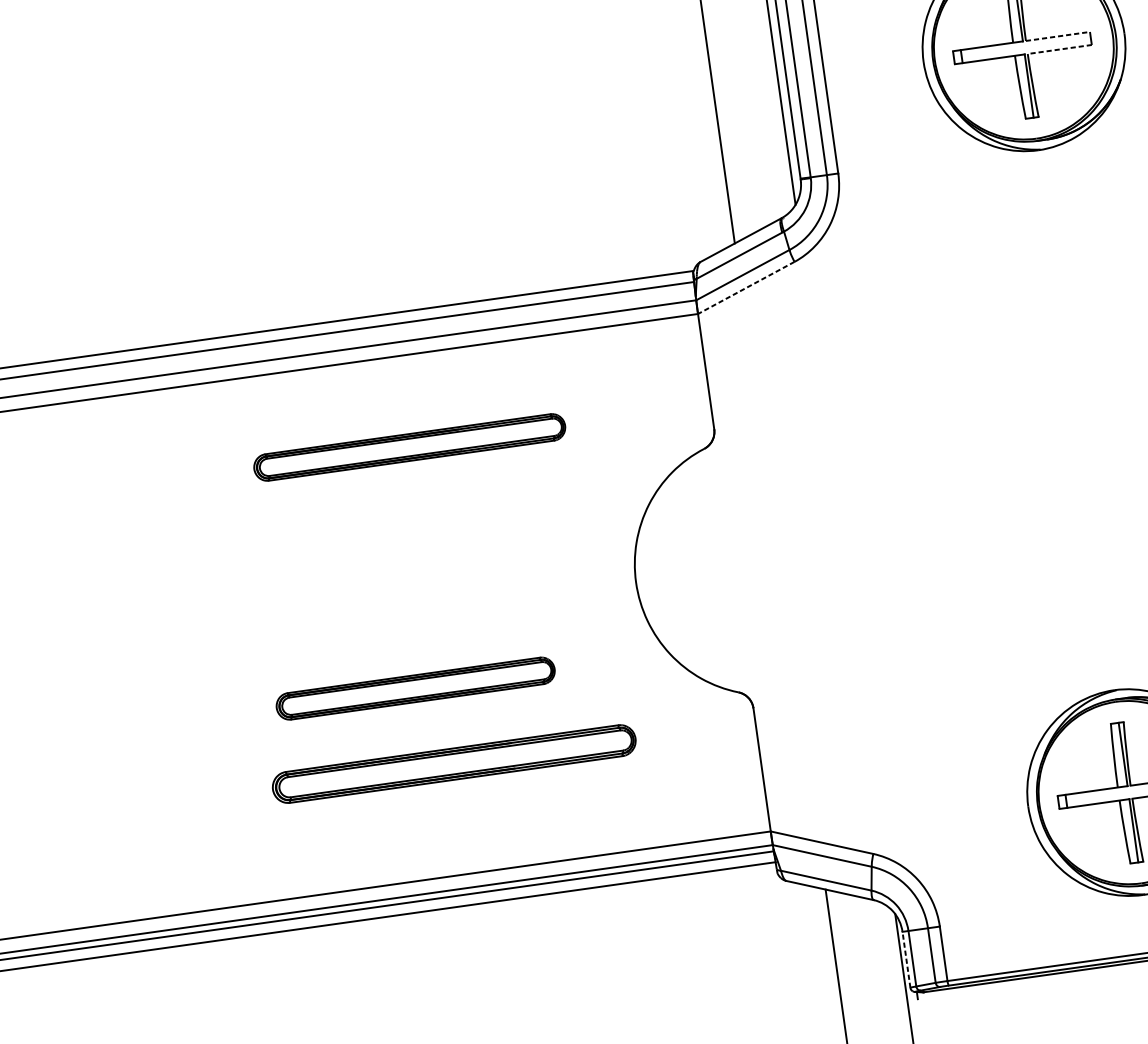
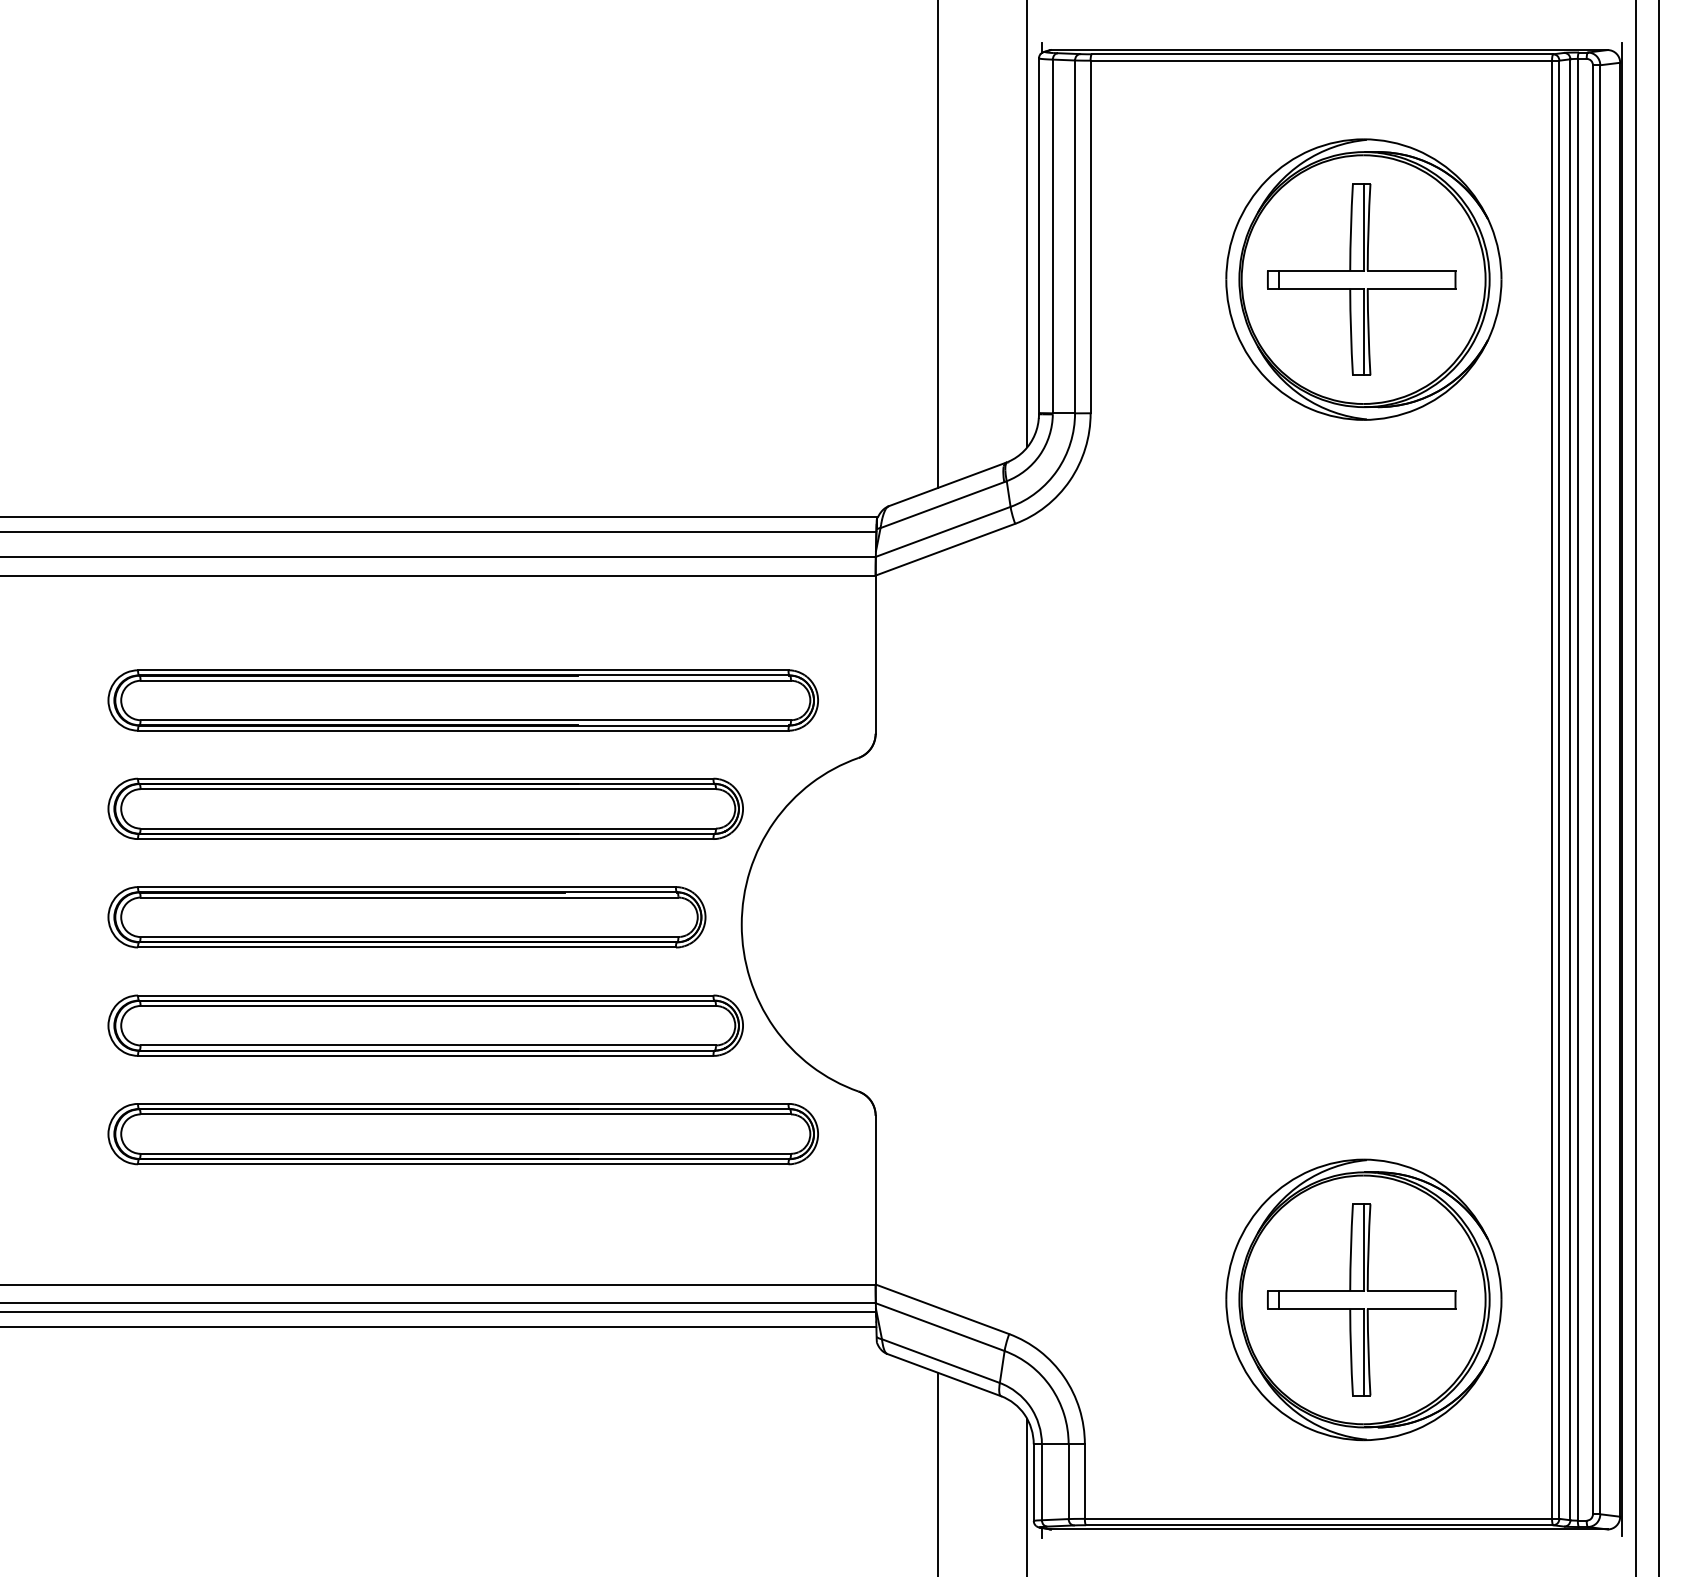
line: (1057, 36) -> (1411, 270), dashed -> solid
line: (1059, 49) -> (1411, 288), dashed -> solid
line: (745, 287) -> (944, 549), dashed -> solid
part: (409, 447) -> (462, 700), size x1.67
part: (393, 530) -> (425, 808), added
part: (390, 611) -> (406, 917), added
part: (415, 688) -> (425, 1025), size x1.67
part: (453, 764) -> (462, 1134), size x1.43
line: (906, 959) -> (1033, 1482), dashed -> solid

